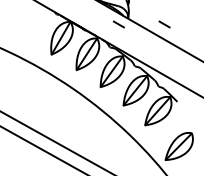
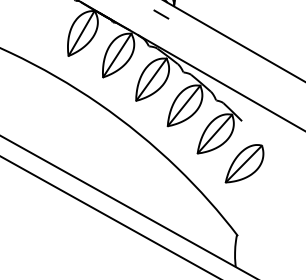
line: (164, 24) -> (224, 14), removed
part: (179, 146) -> (244, 163), moved

